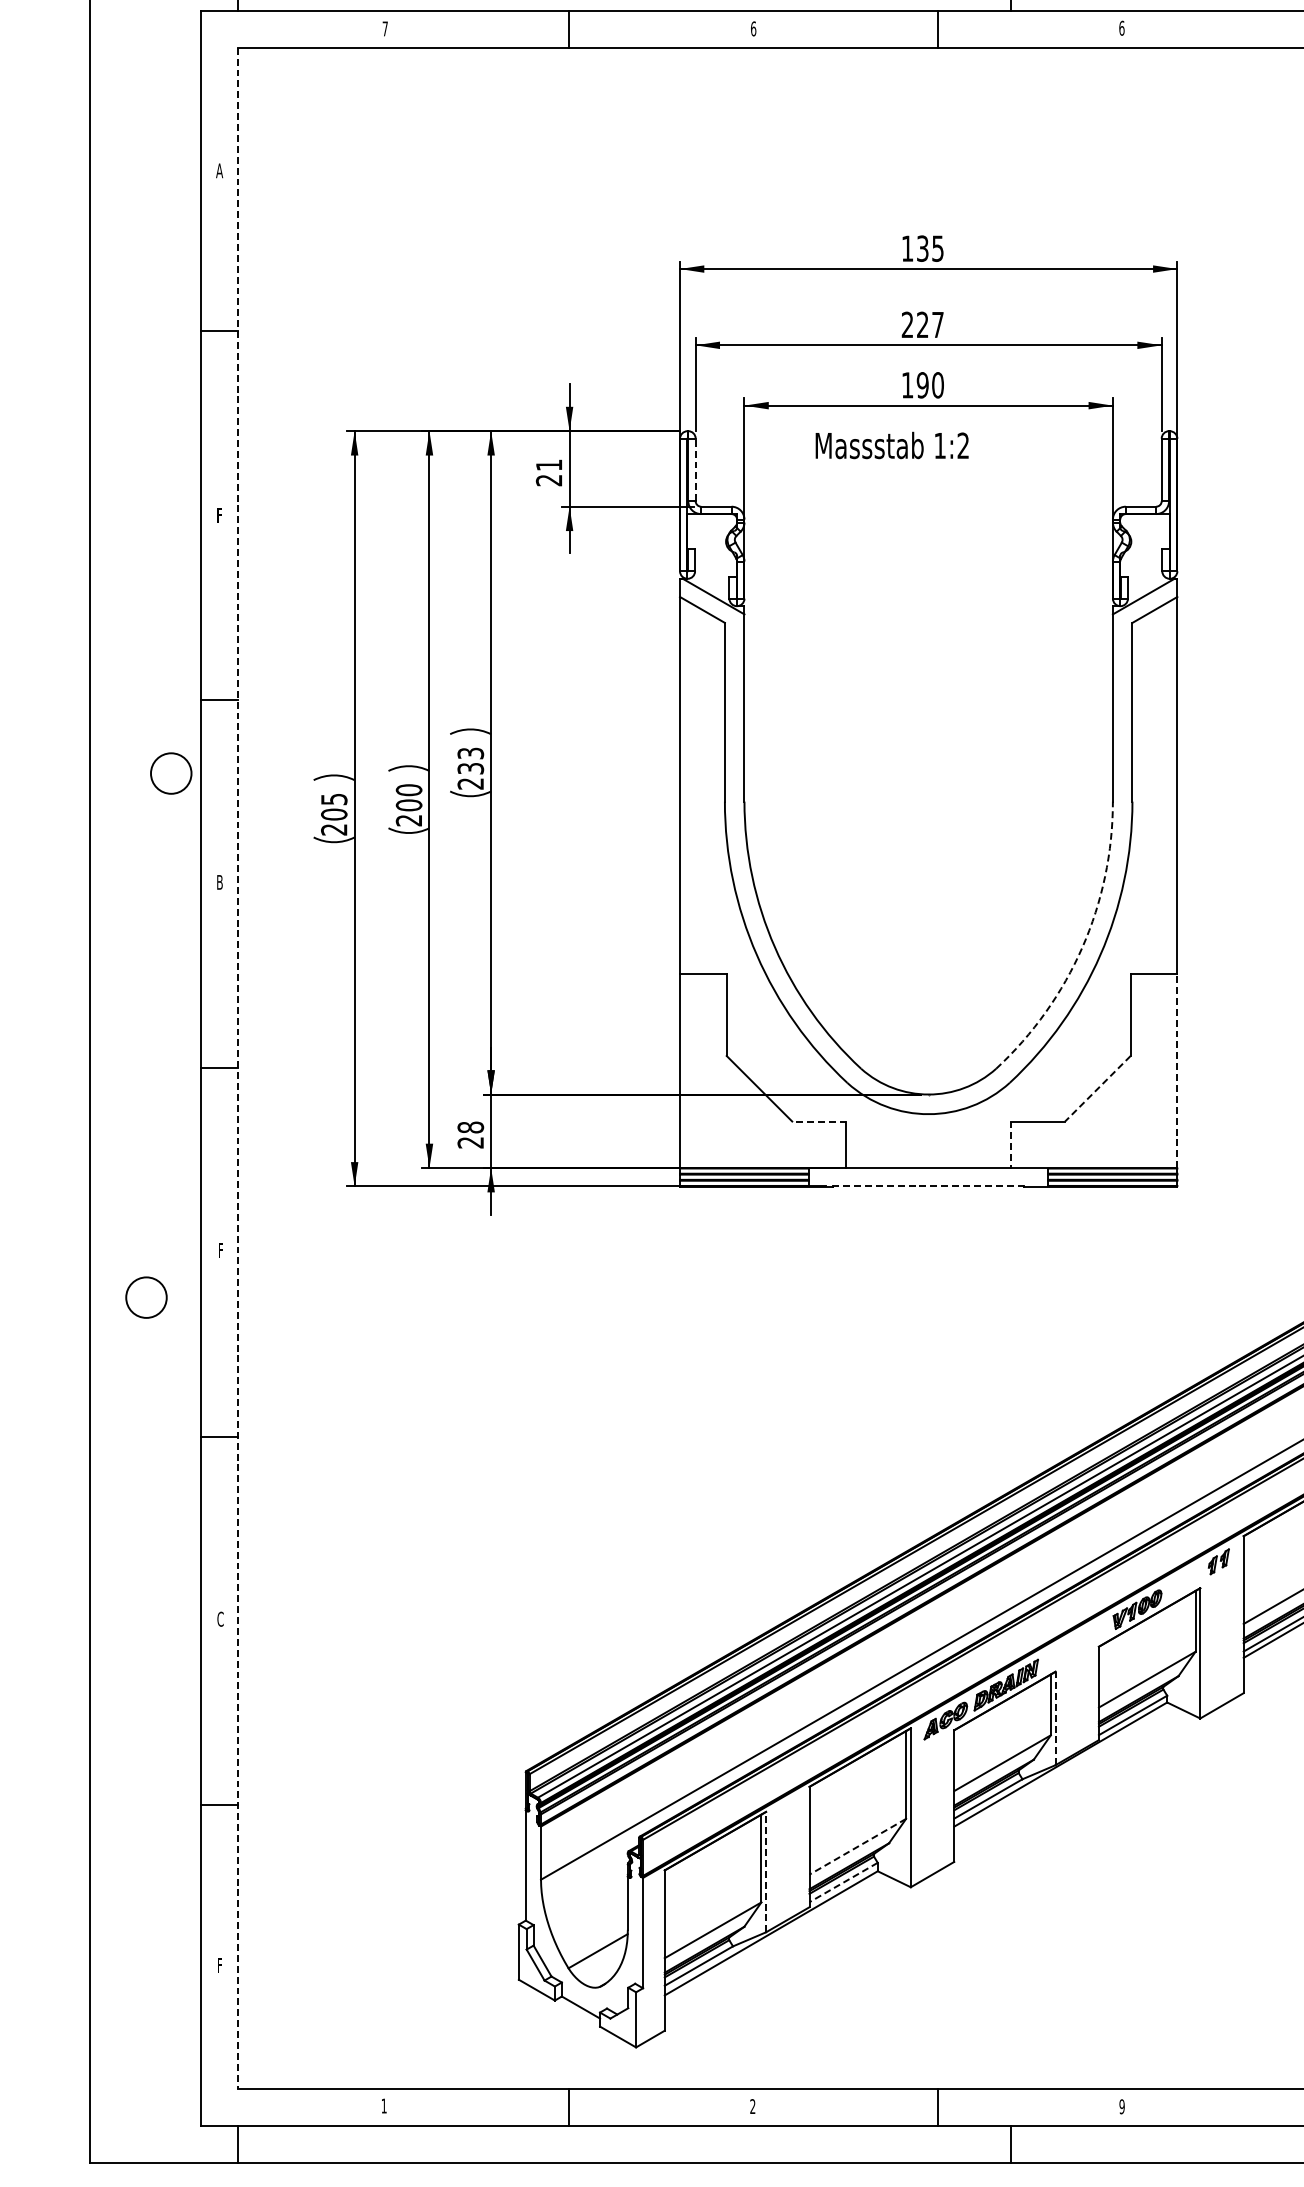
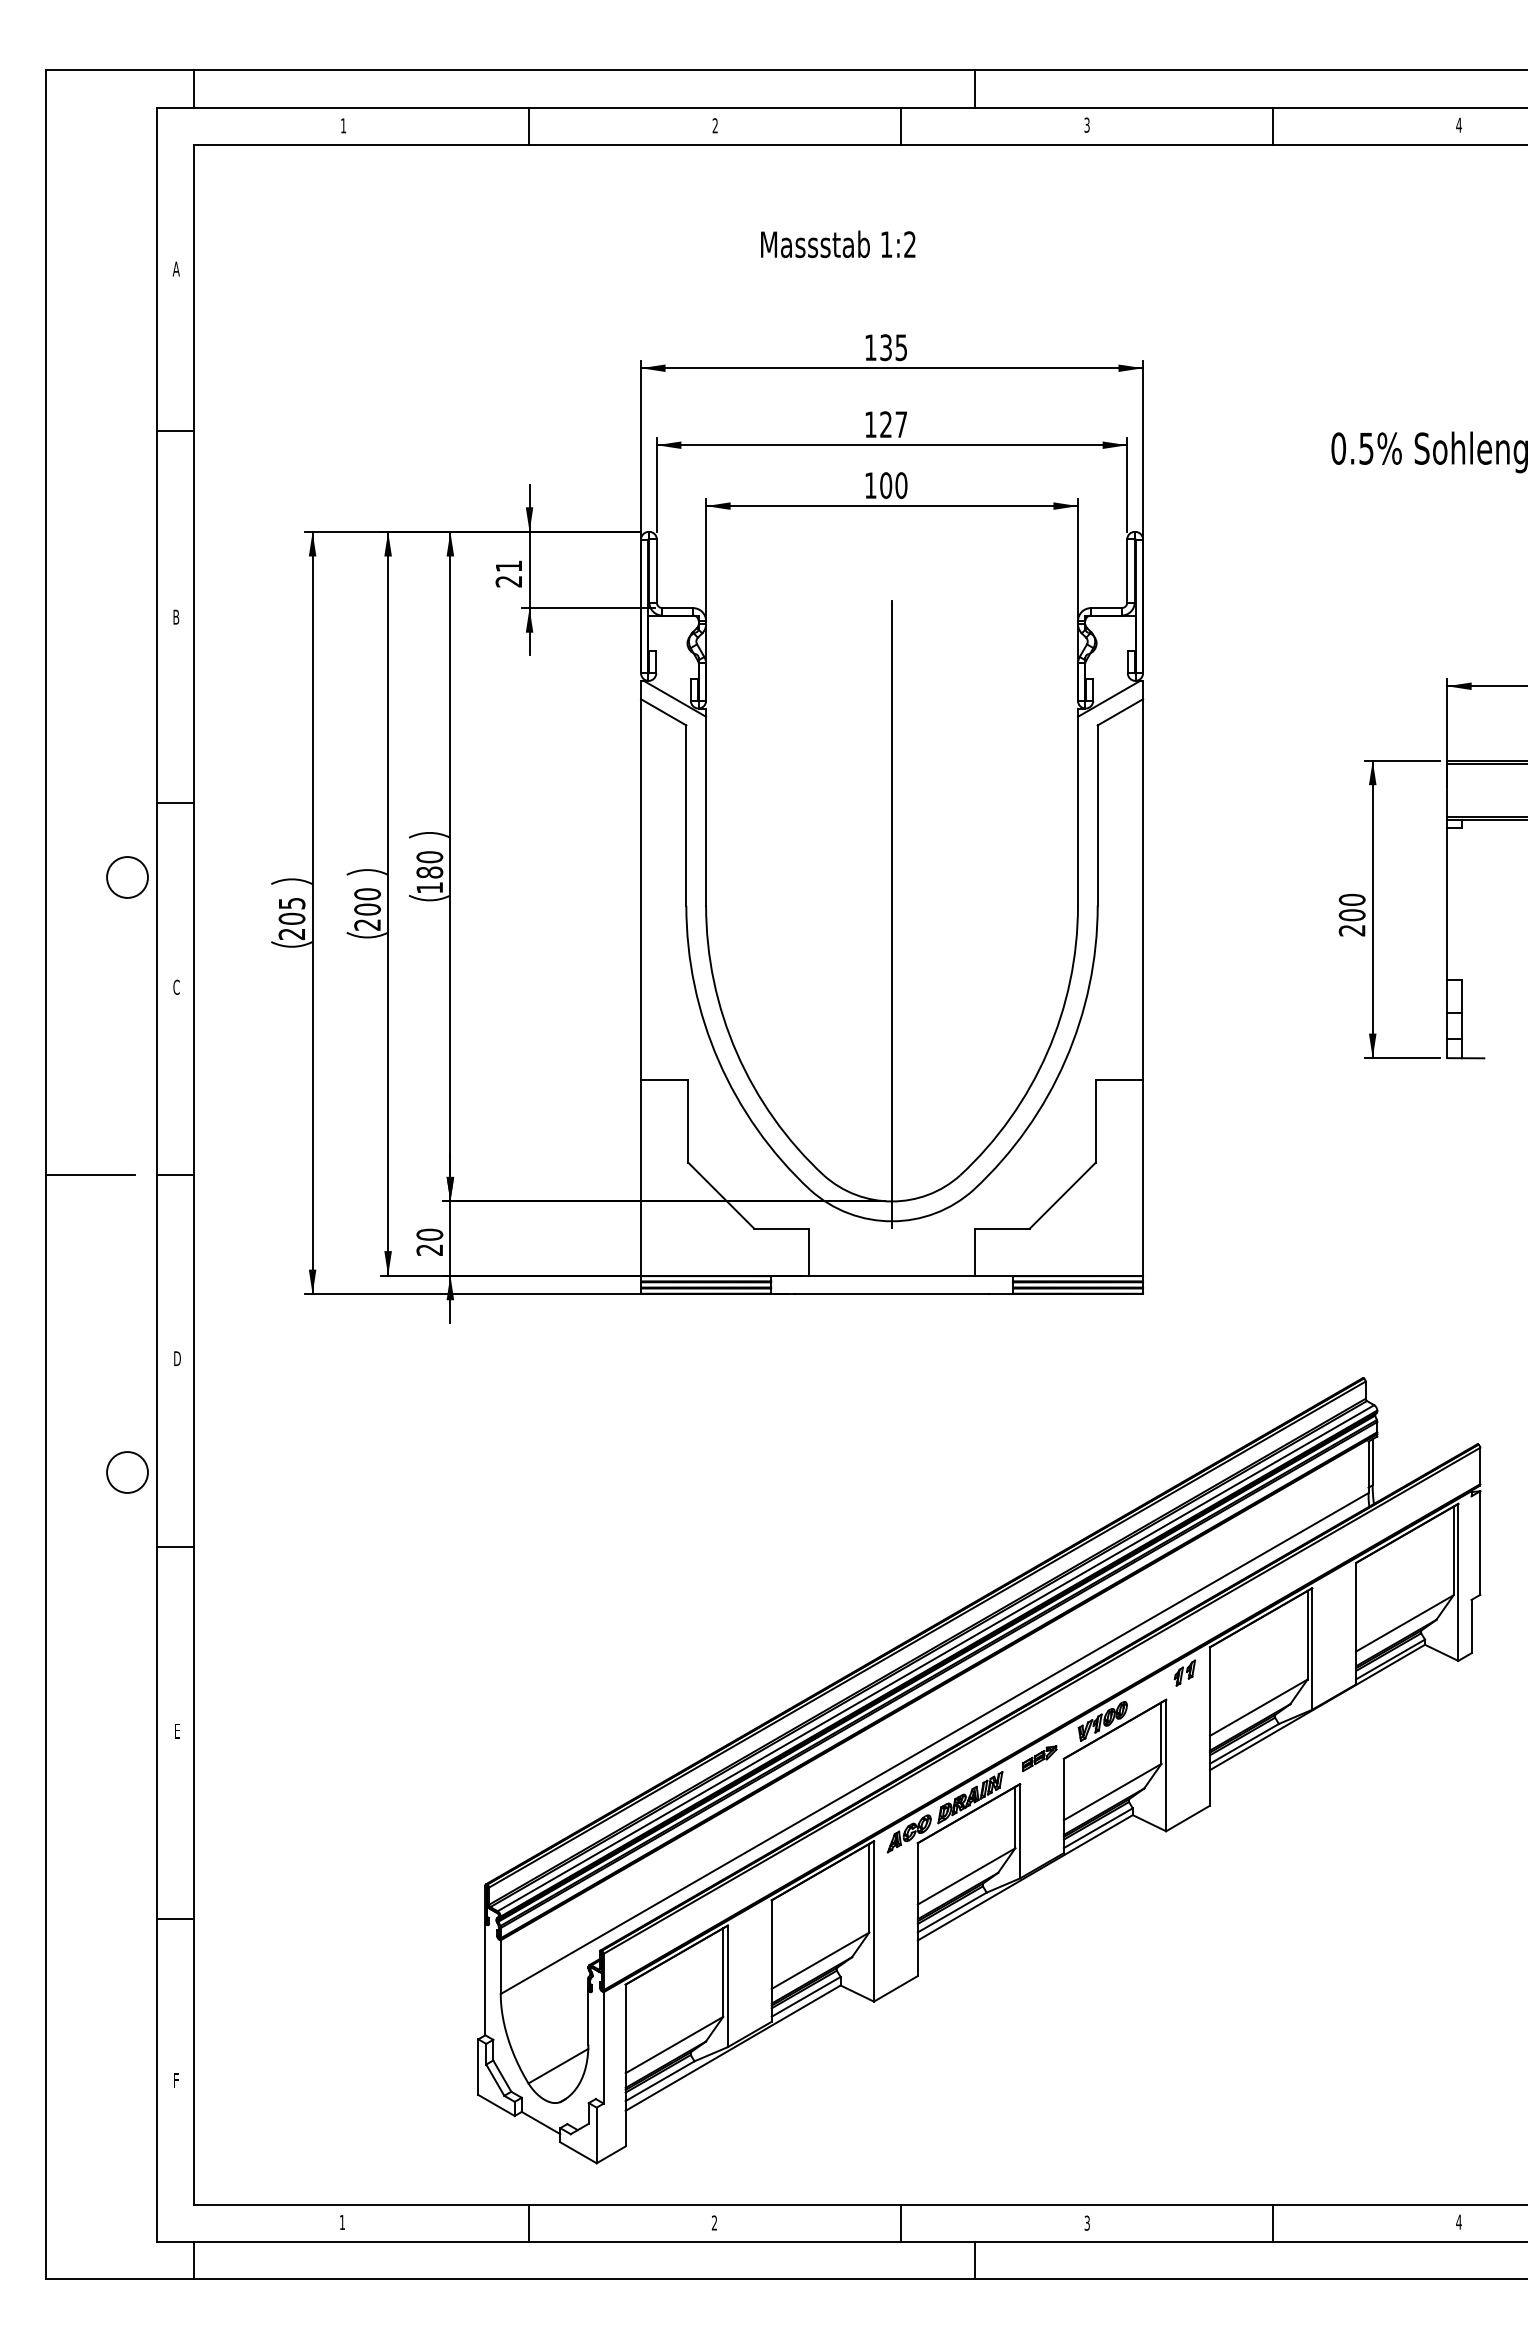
text: (1121, 27) -> (1086, 124), 6 -> 3
text: (385, 28) -> (343, 125), 7 -> 1
text: (753, 28) -> (715, 125), 6 -> 2
text: (907, 324) -> (870, 424), 227 -> 127
text: (923, 385) -> (886, 485), 190 -> 100
text: (892, 445) -> (838, 244), moved
line: (695, 469) -> (656, 570), dashed -> solid
text: (219, 515) -> (176, 616), F -> B
text: (470, 768) -> (429, 872), 233 -> 180
line: (929, 810) -> (892, 914), added
text: (219, 881) -> (176, 986), B -> C
arc: (1082, 946) -> (1047, 1052), dashed -> solid
line: (133, 1068) -> (89, 1175), added
line: (237, 1068) -> (194, 1175), dashed -> solid
line: (1177, 1070) -> (1143, 1177), dashed -> solid
line: (1097, 1088) -> (1062, 1195), dashed -> solid
line: (819, 1121) -> (781, 1228), dashed -> solid
text: (470, 1127) -> (429, 1234), 28 -> 20
line: (1011, 1145) -> (975, 1252), dashed -> solid
line: (929, 1186) -> (892, 1294), dashed -> solid
text: (220, 1250) -> (177, 1358), F -> D
circle: (146, 1297) -> (127, 1472), moved
text: (220, 1618) -> (177, 1730), C -> E
part: (1074, 1646) -> (1039, 1758), added
line: (1055, 1717) -> (1020, 1830), dashed -> solid
line: (857, 1847) -> (820, 1961), dashed -> solid
line: (765, 1872) -> (727, 1986), dashed -> solid
line: (843, 1882) -> (806, 1996), dashed -> solid
text: (1121, 2106) -> (1086, 2222), 9 -> 3

